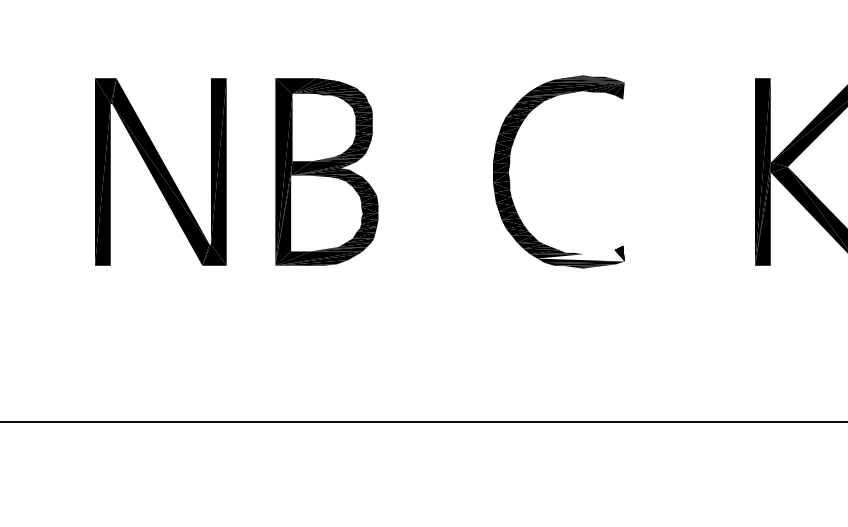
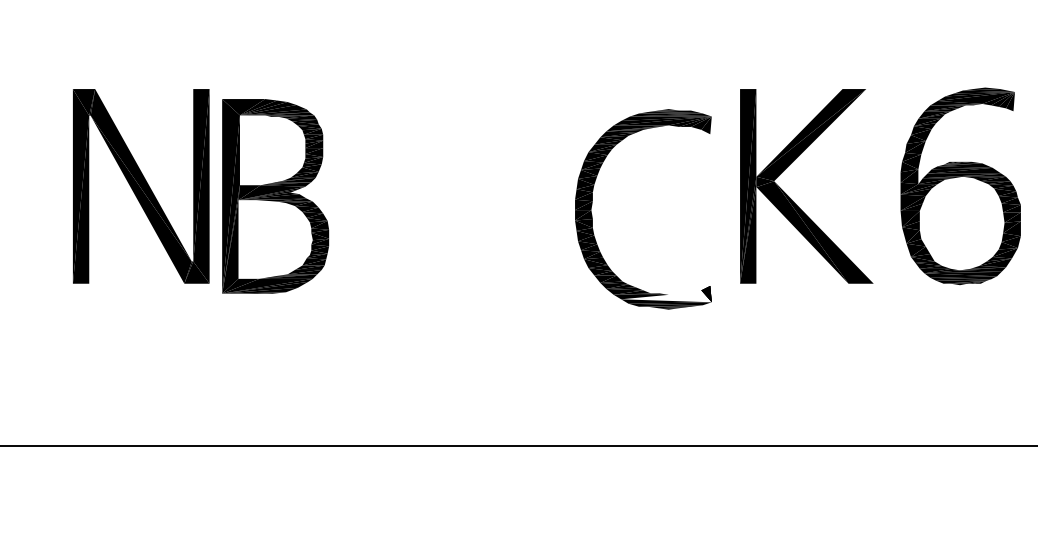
part: (509, 168) -> (592, 205), moved
part: (161, 172) -> (141, 186), moved
part: (326, 172) -> (275, 196), moved

